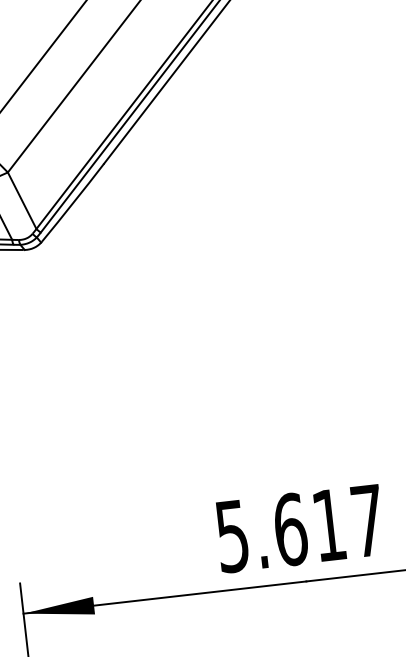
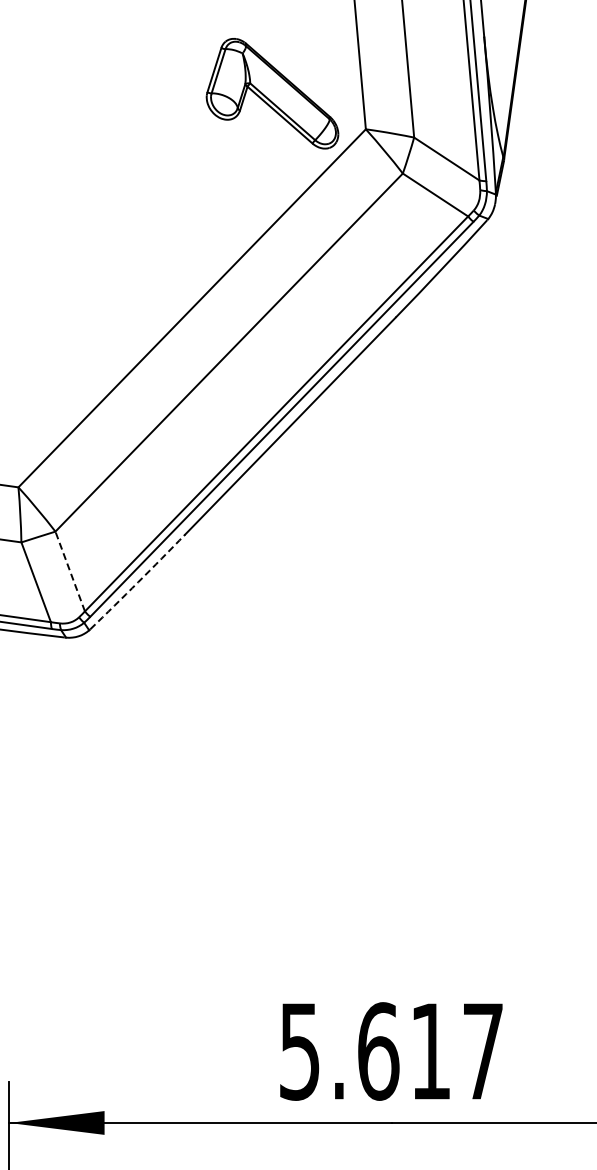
line: (22, 200) -> (70, 571), solid -> dashed
arc: (73, 203) -> (138, 582), solid -> dashed

